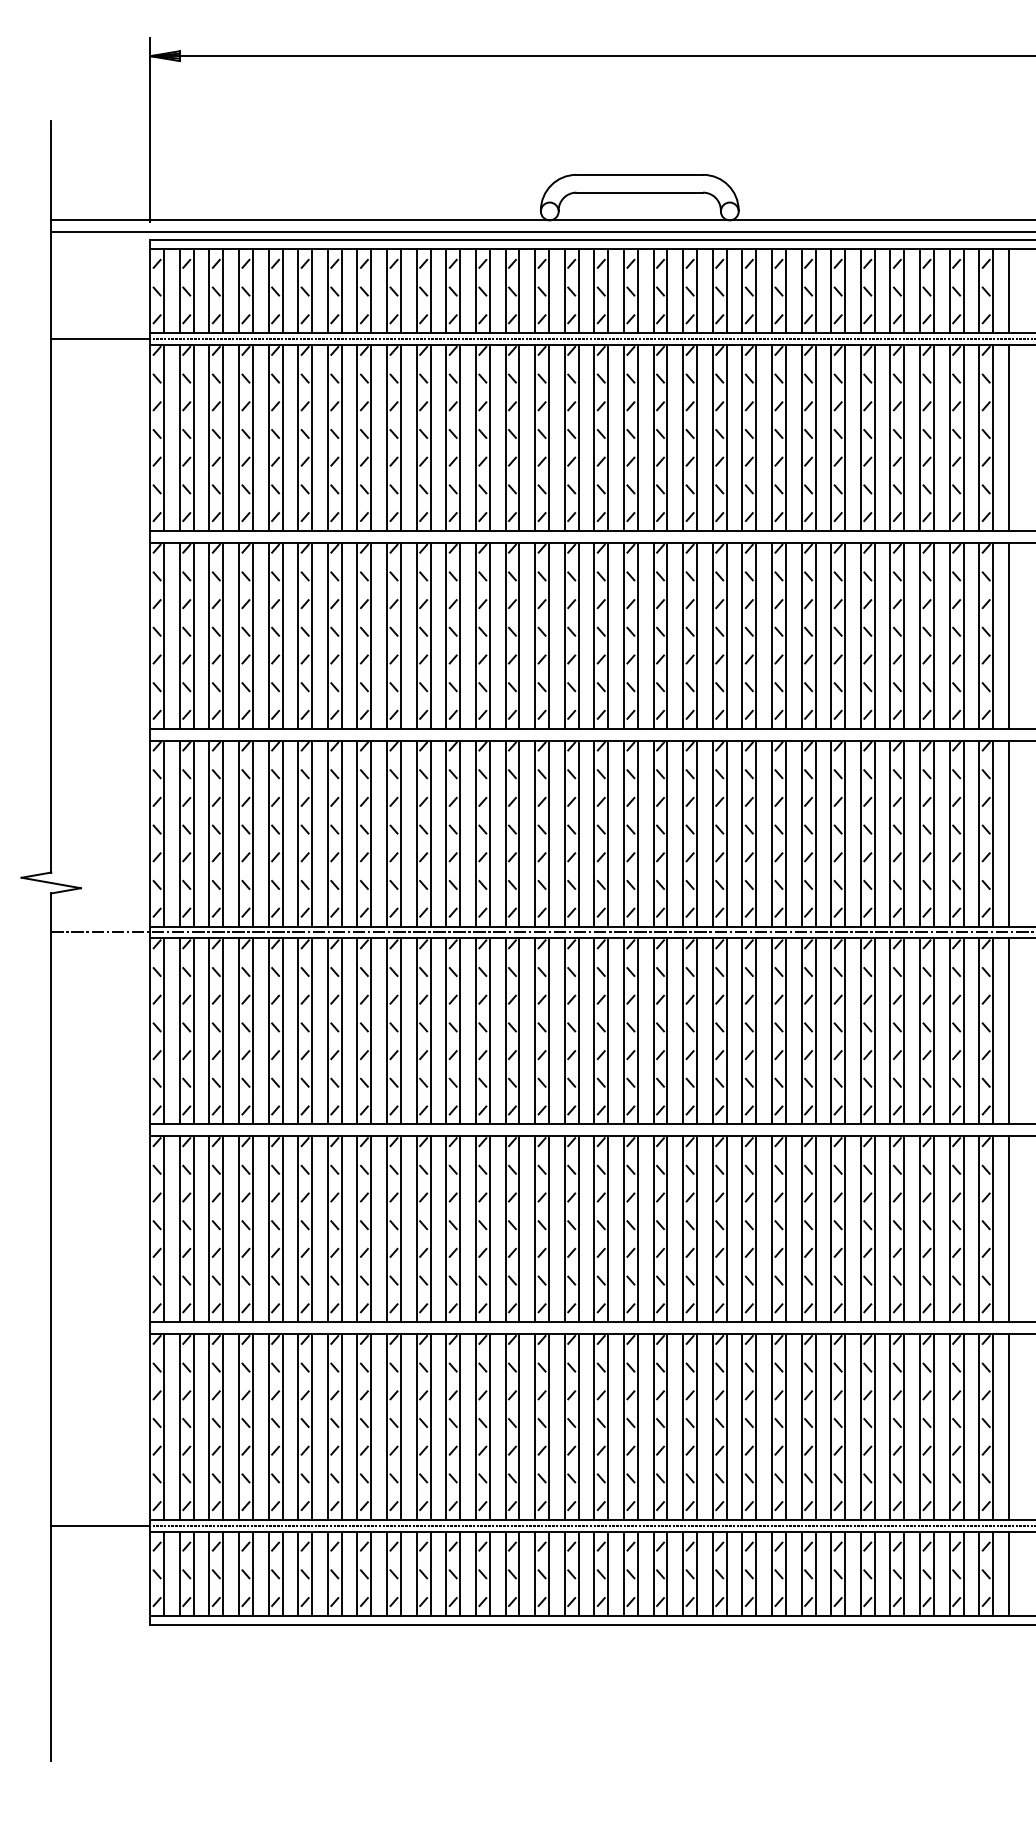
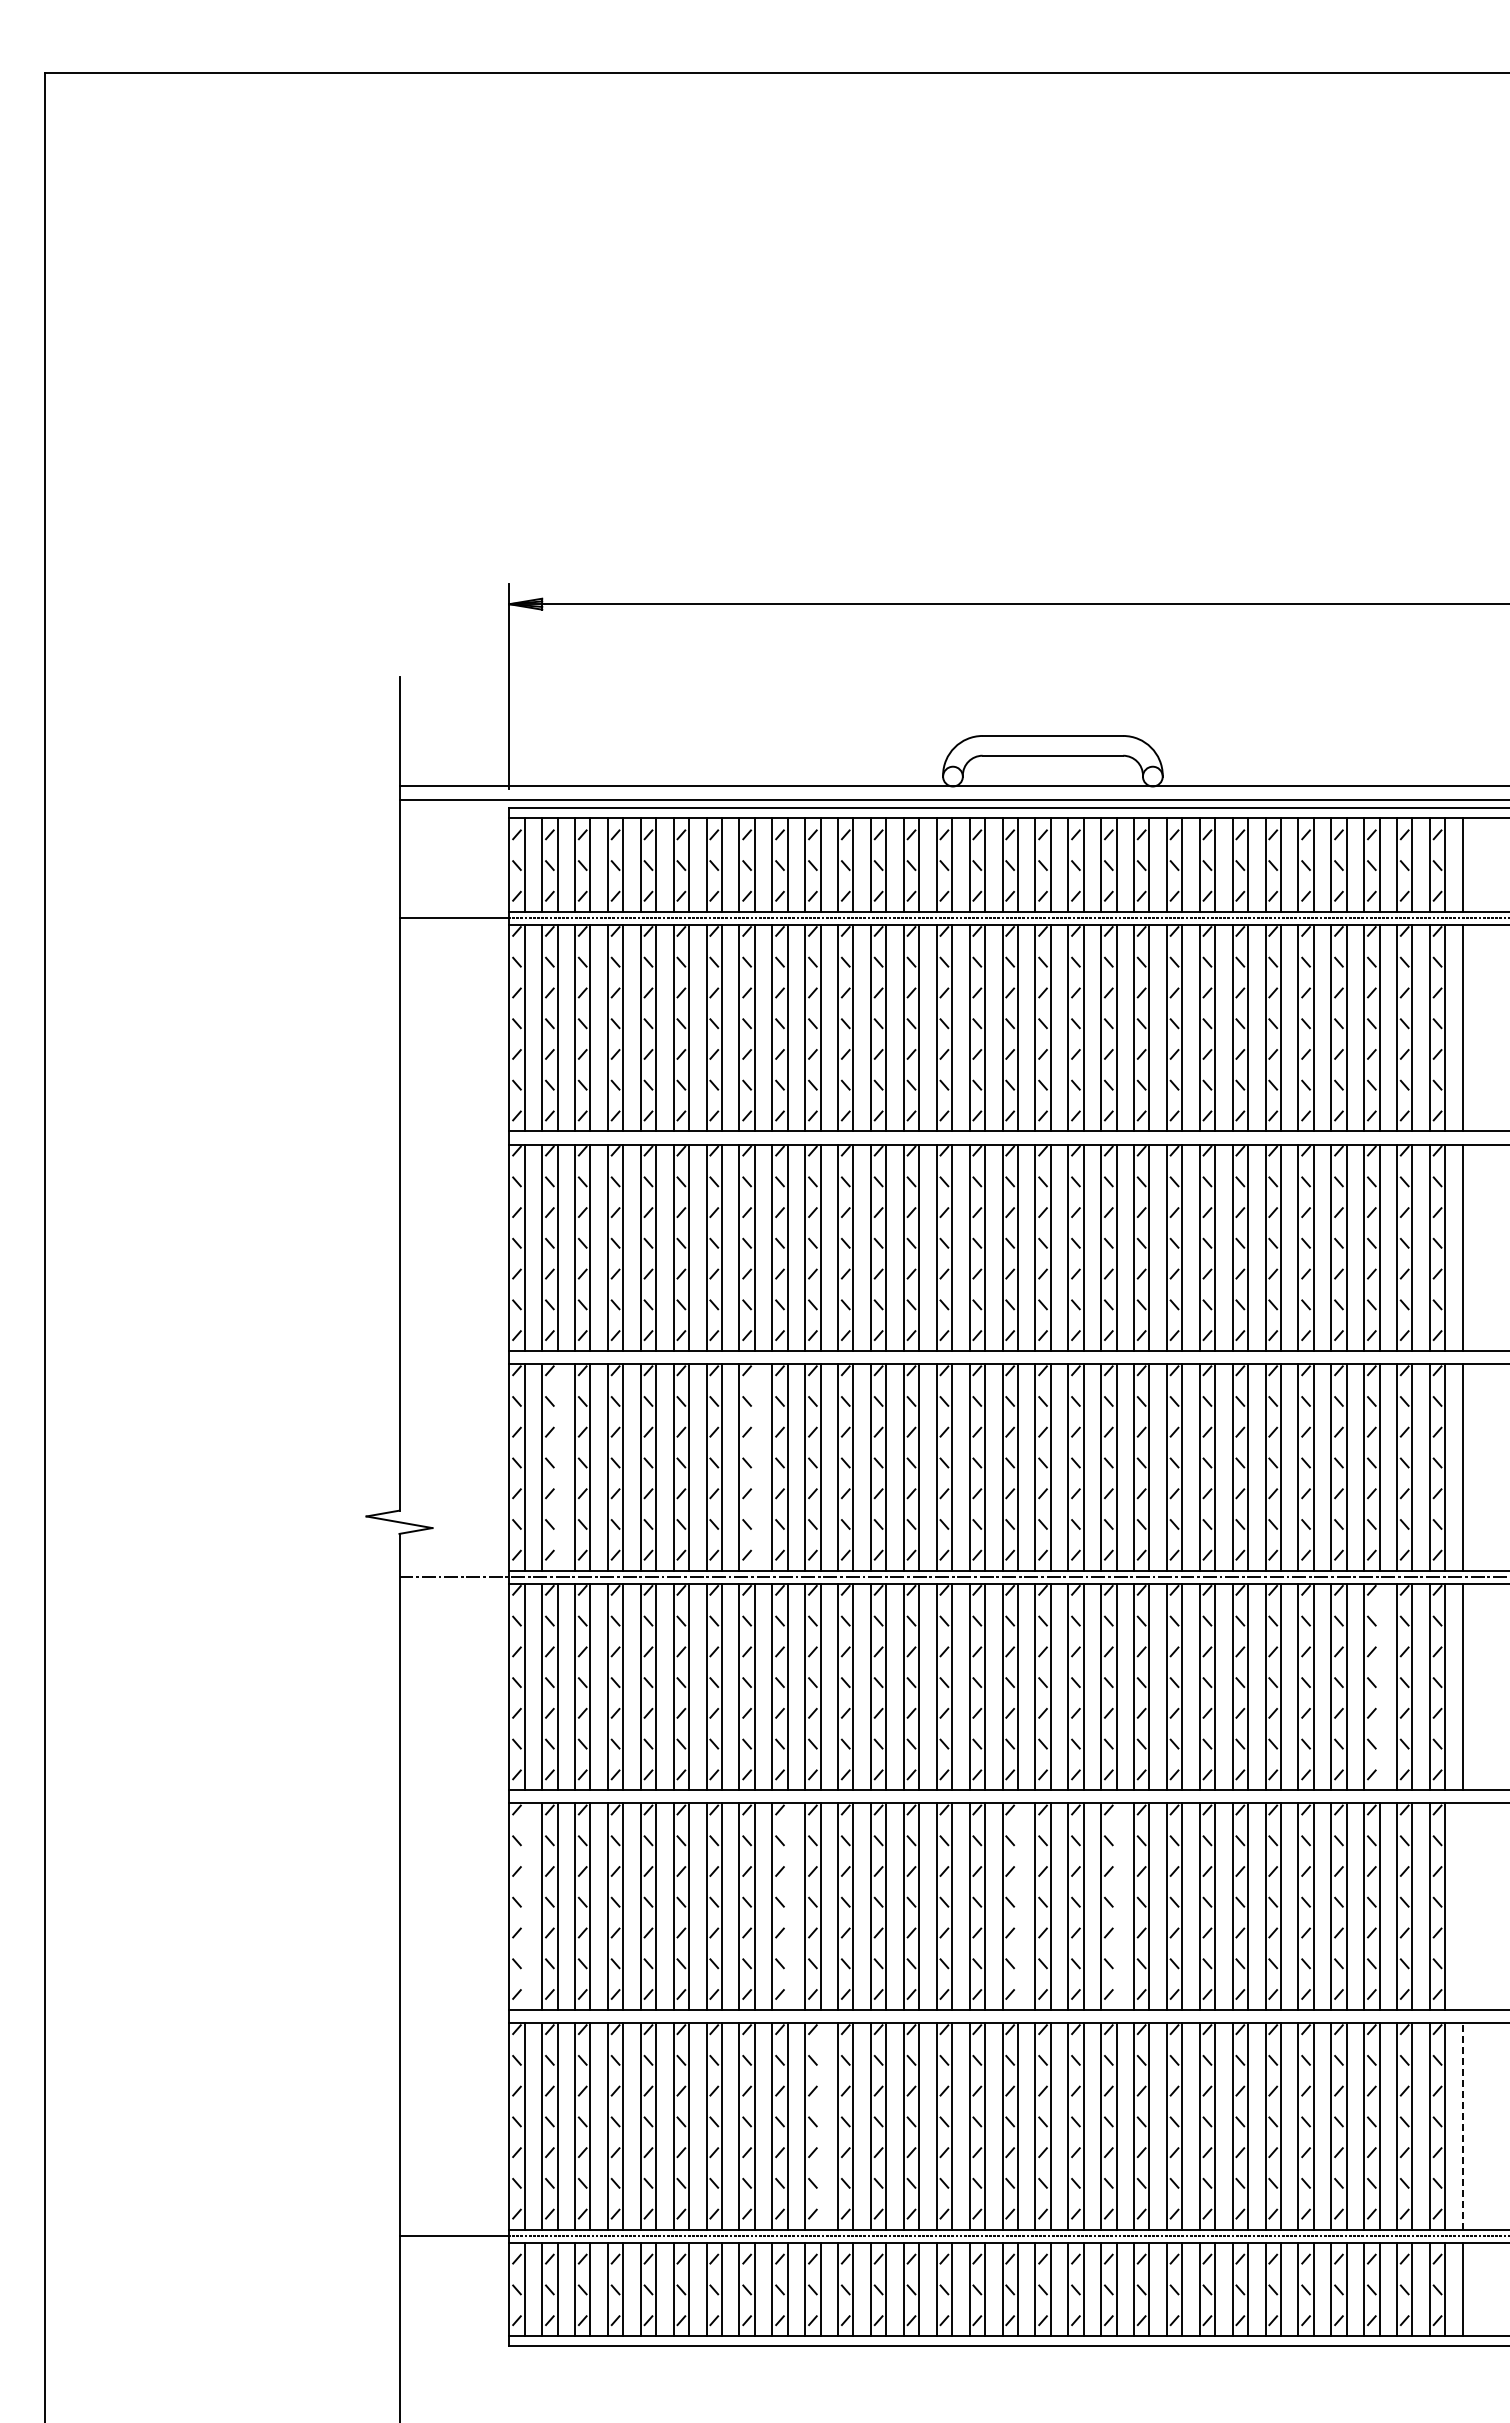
line: (193, 833) -> (557, 1467), removed
line: (371, 833) -> (754, 1467), removed
line: (933, 1030) -> (1379, 1686), removed
line: (163, 1229) -> (524, 1906), removed
line: (400, 1229) -> (787, 1906), removed
line: (607, 1229) -> (1017, 1906), removed
line: (697, 1229) -> (1116, 1906), removed
line: (1008, 1229) -> (1462, 1906), removed
line: (1008, 1426) -> (1462, 2125), solid -> dashed
line: (430, 1427) -> (820, 2126), removed

